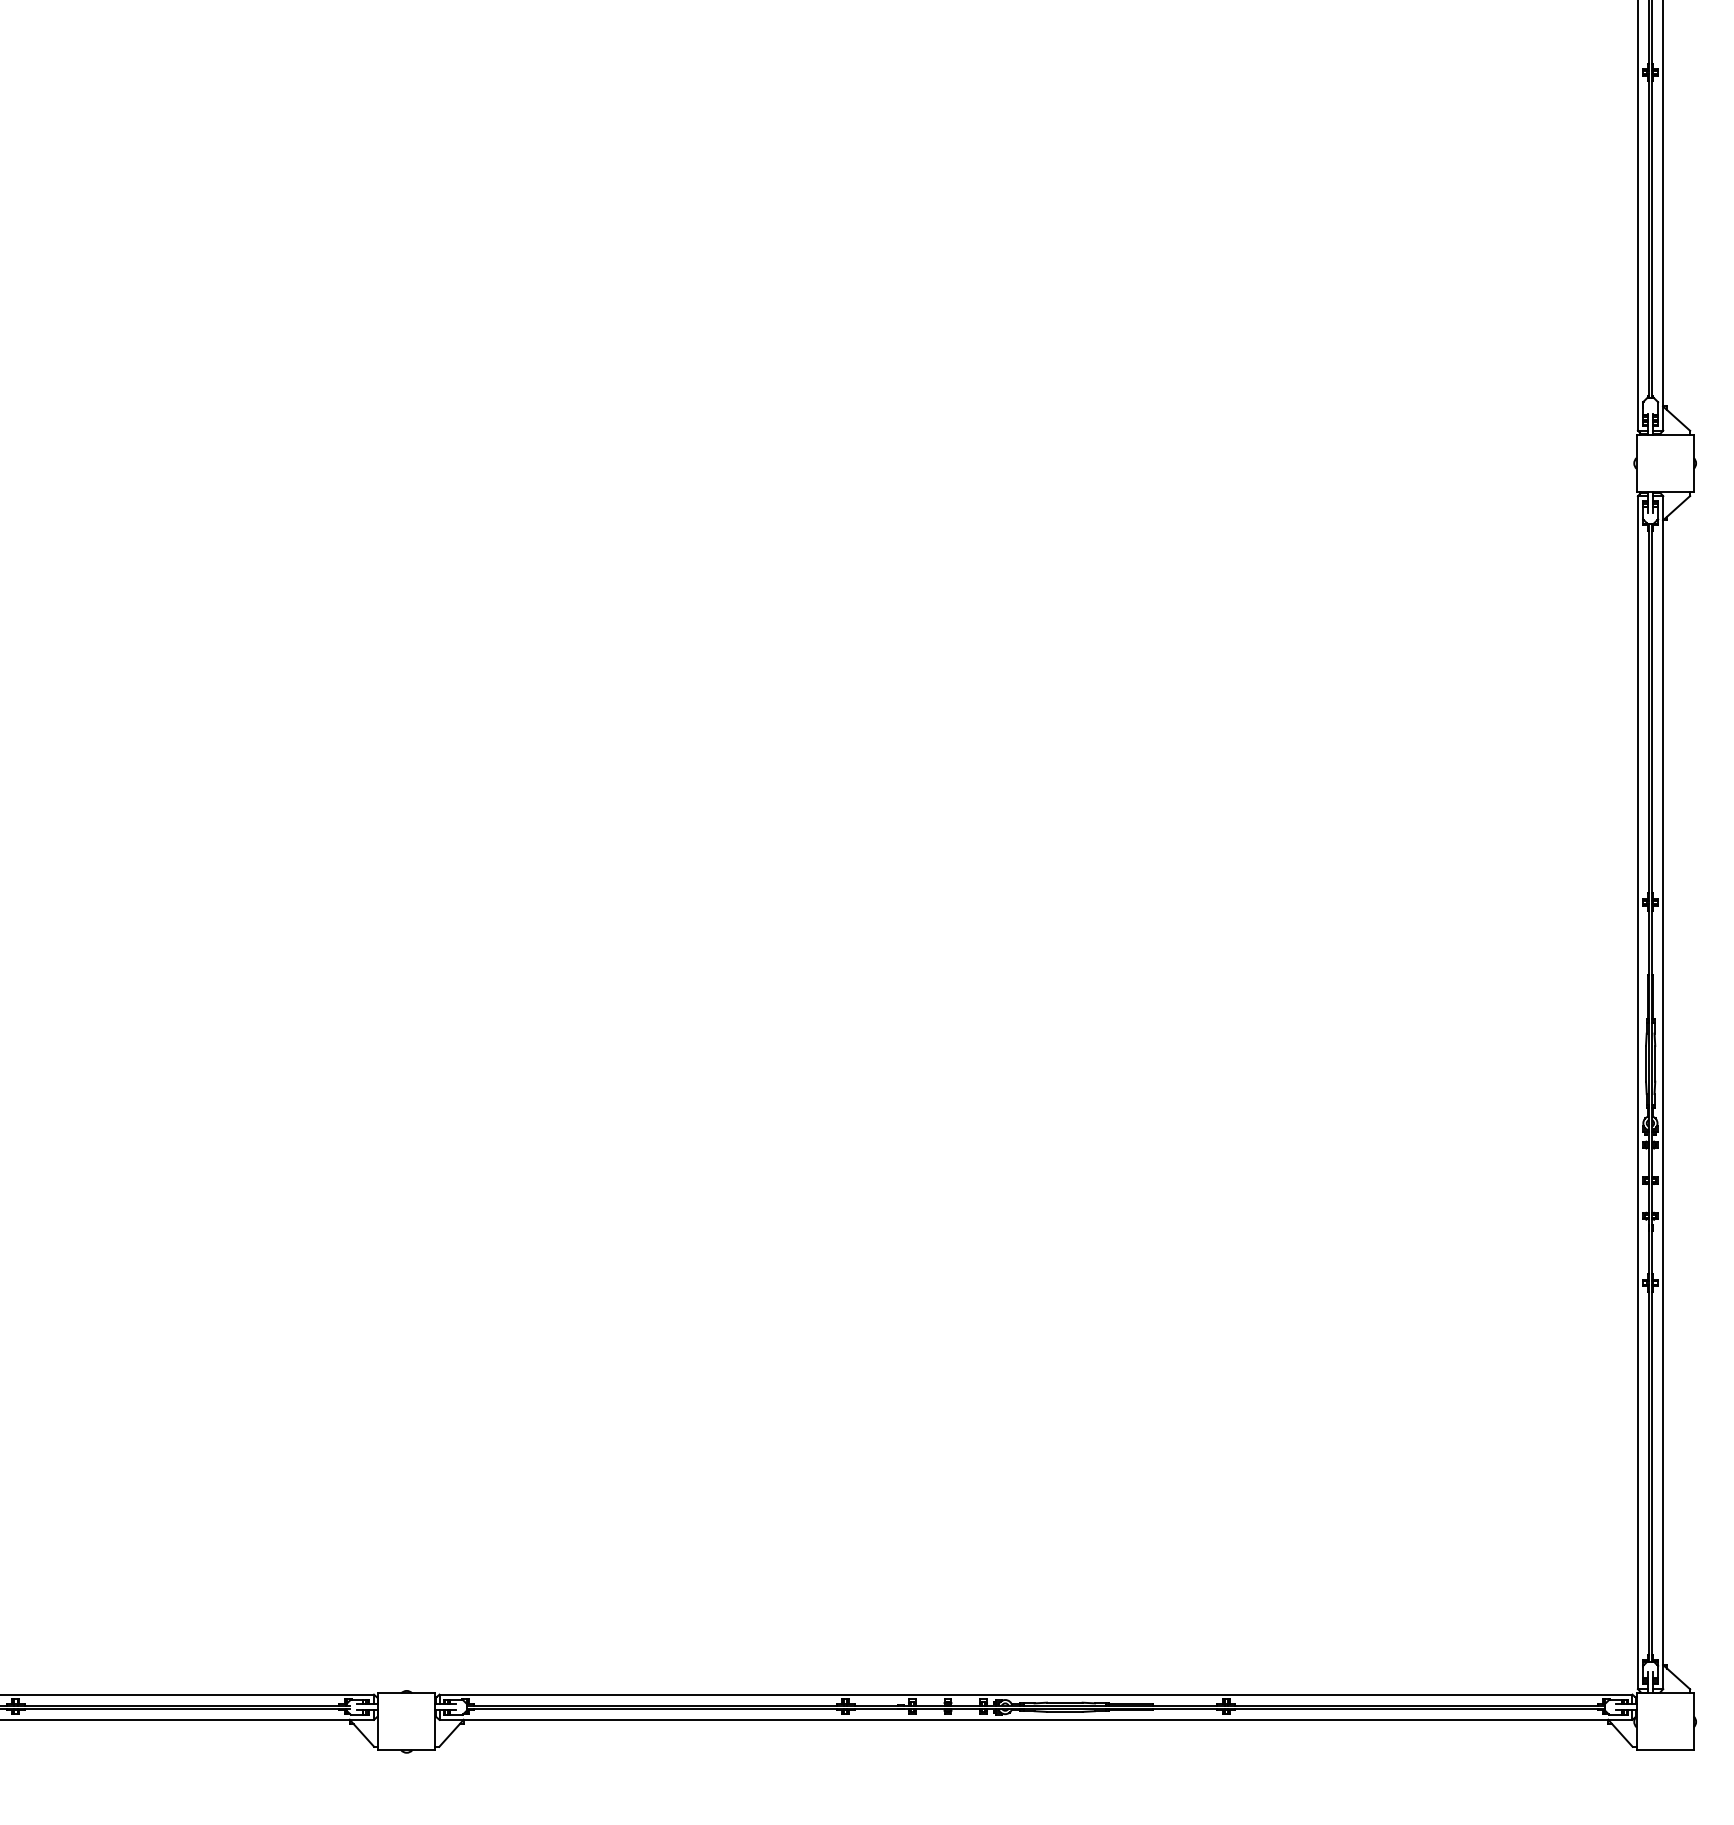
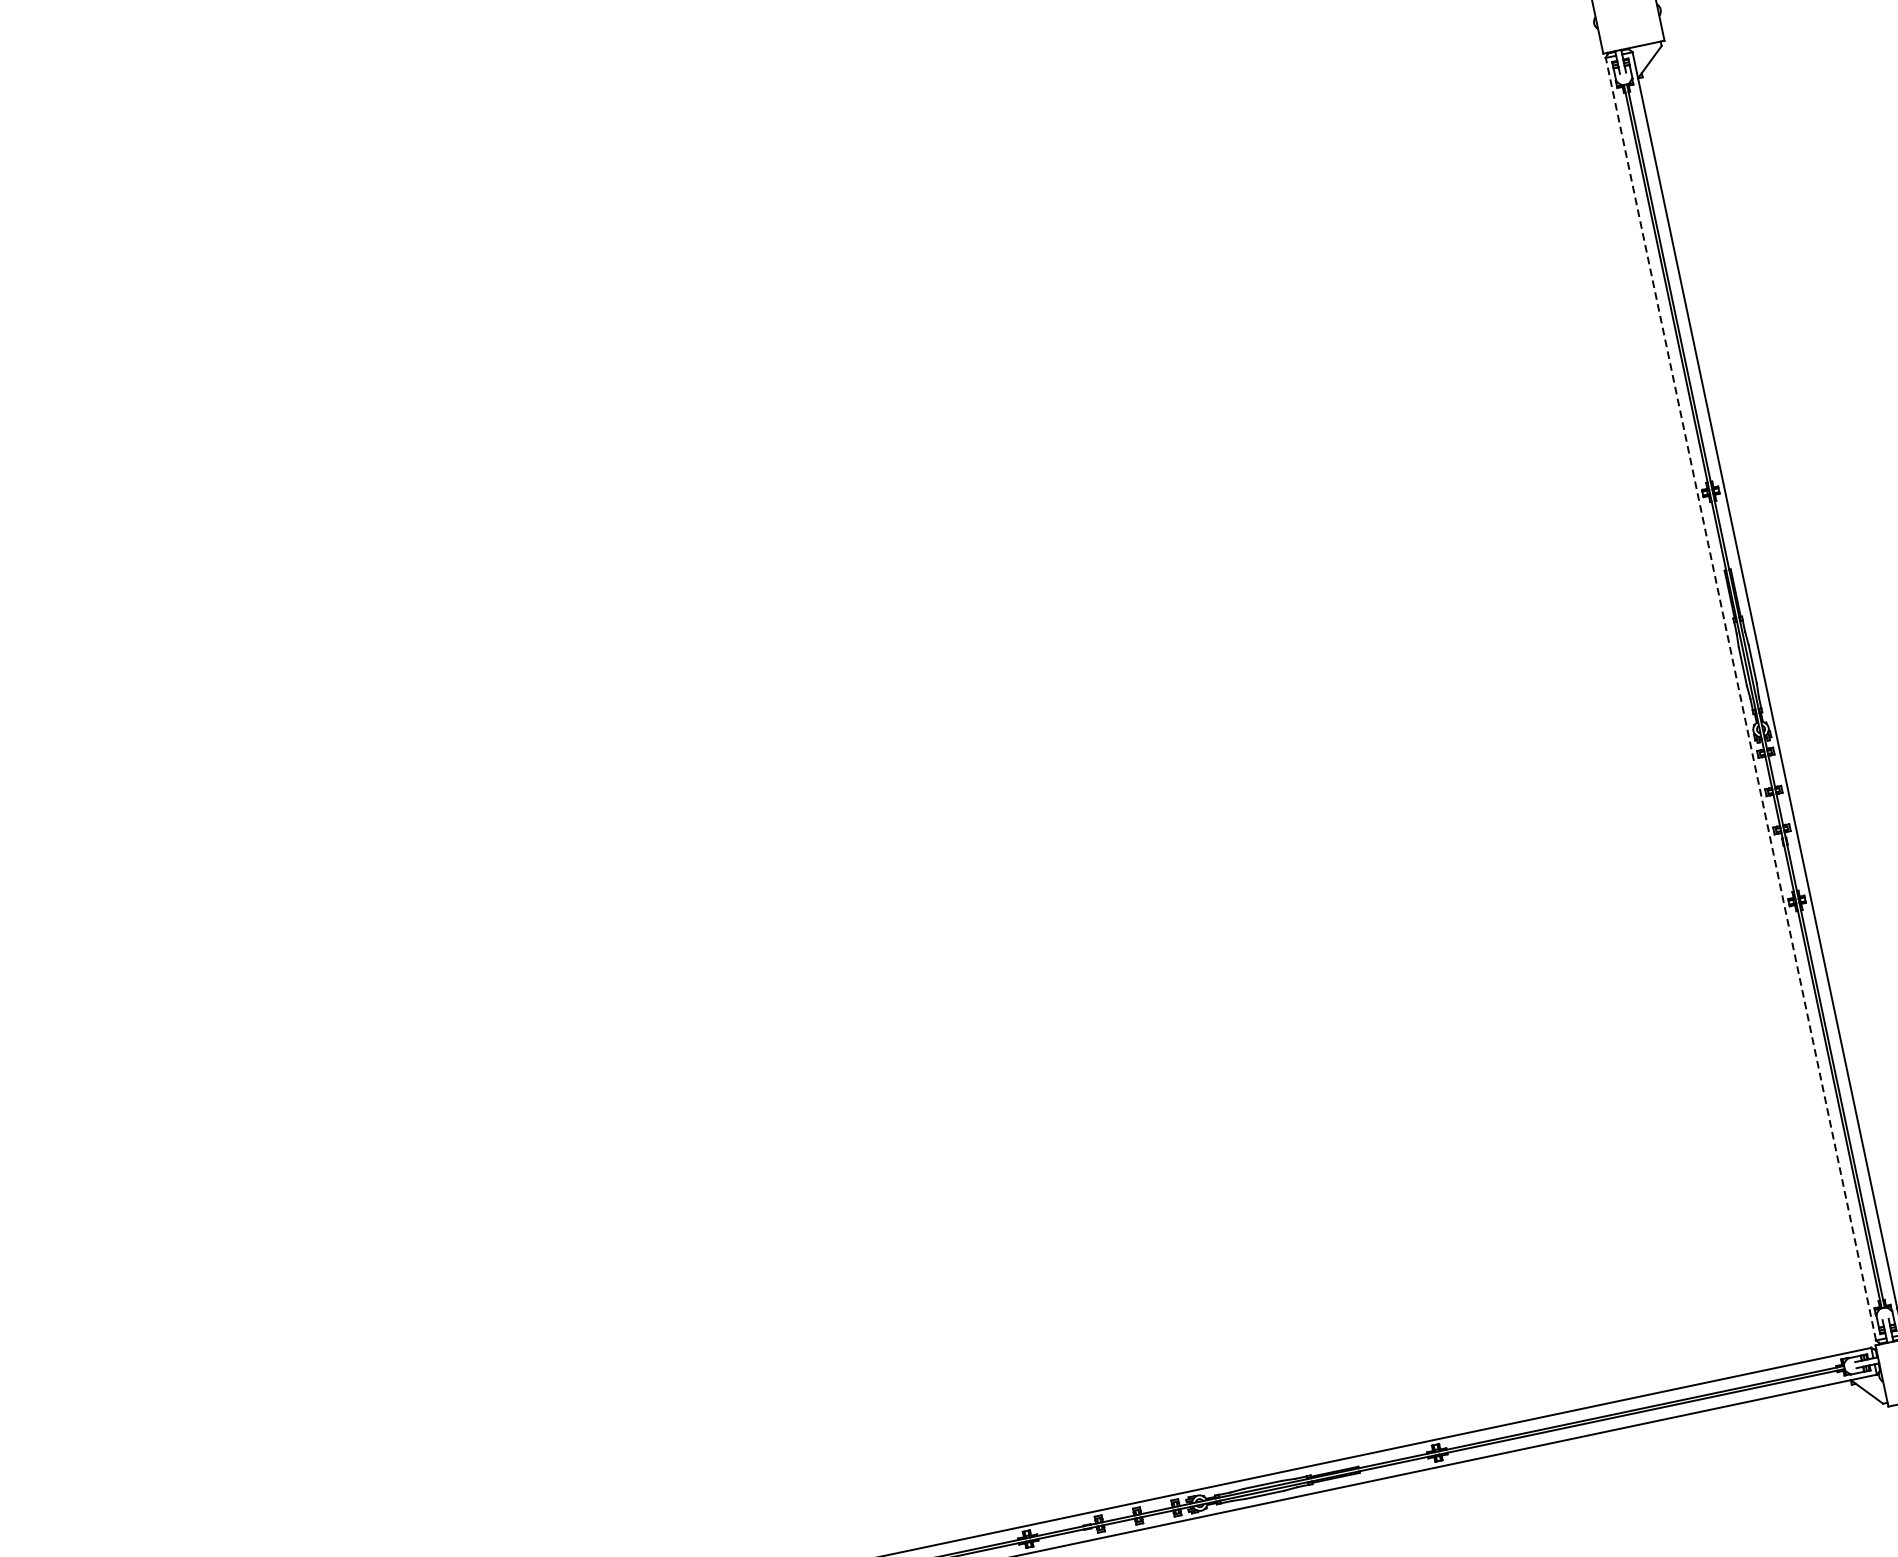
line: (1638, 1092) -> (1741, 698), solid -> dashed

